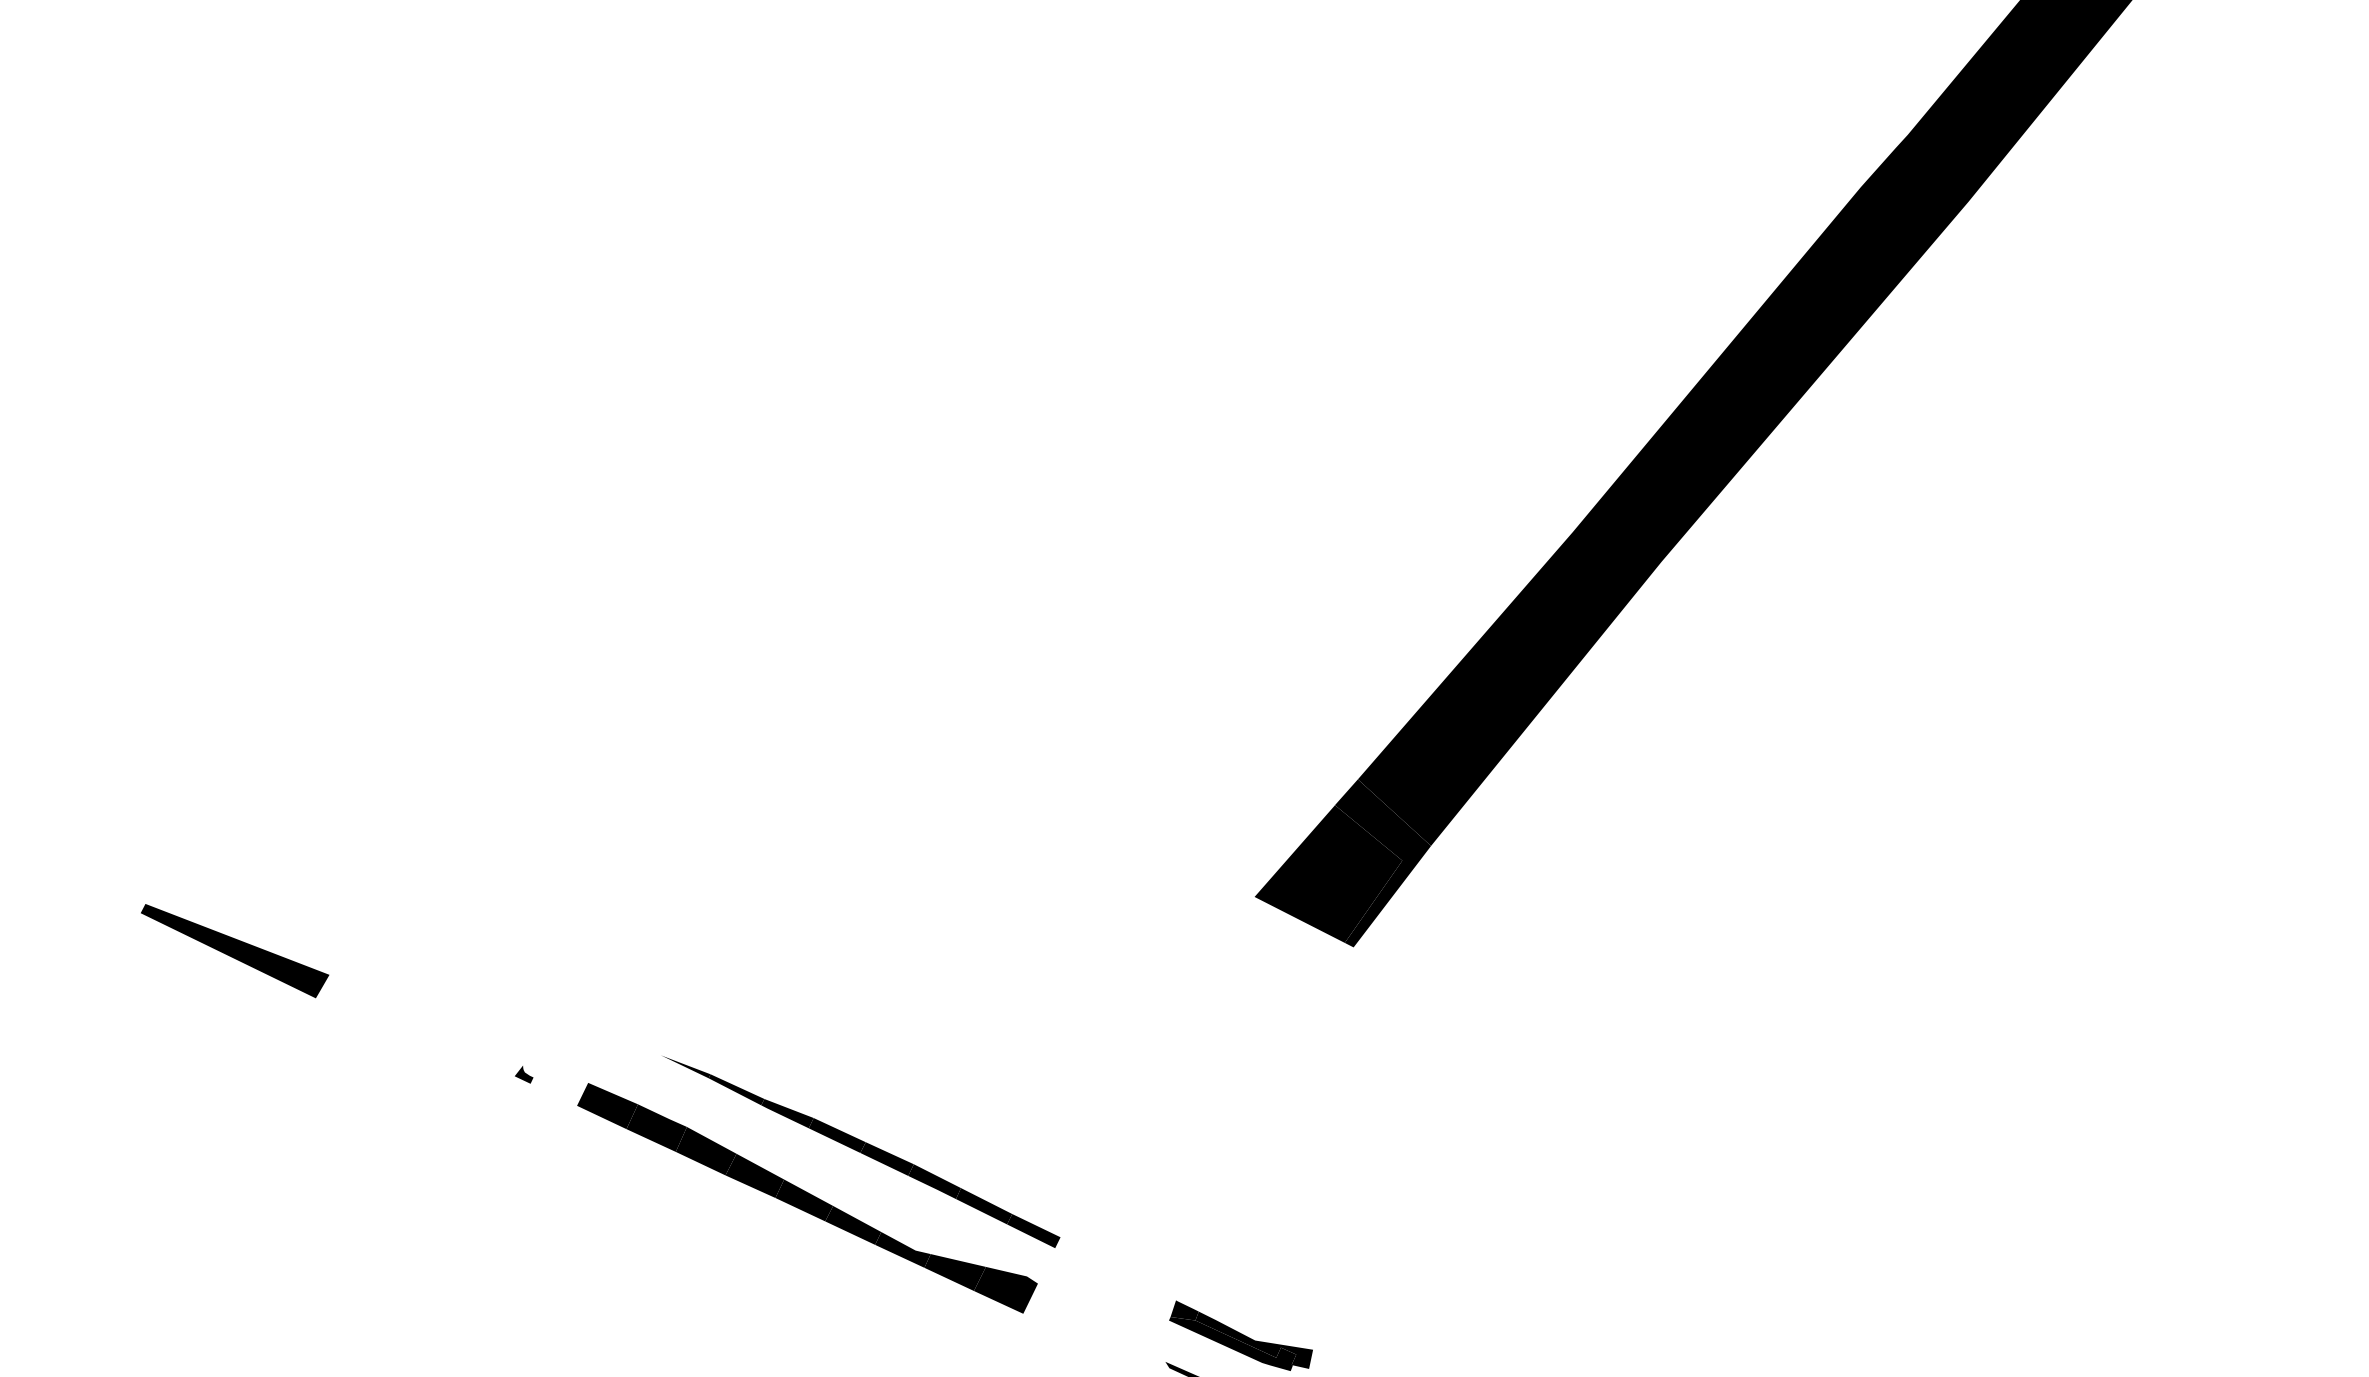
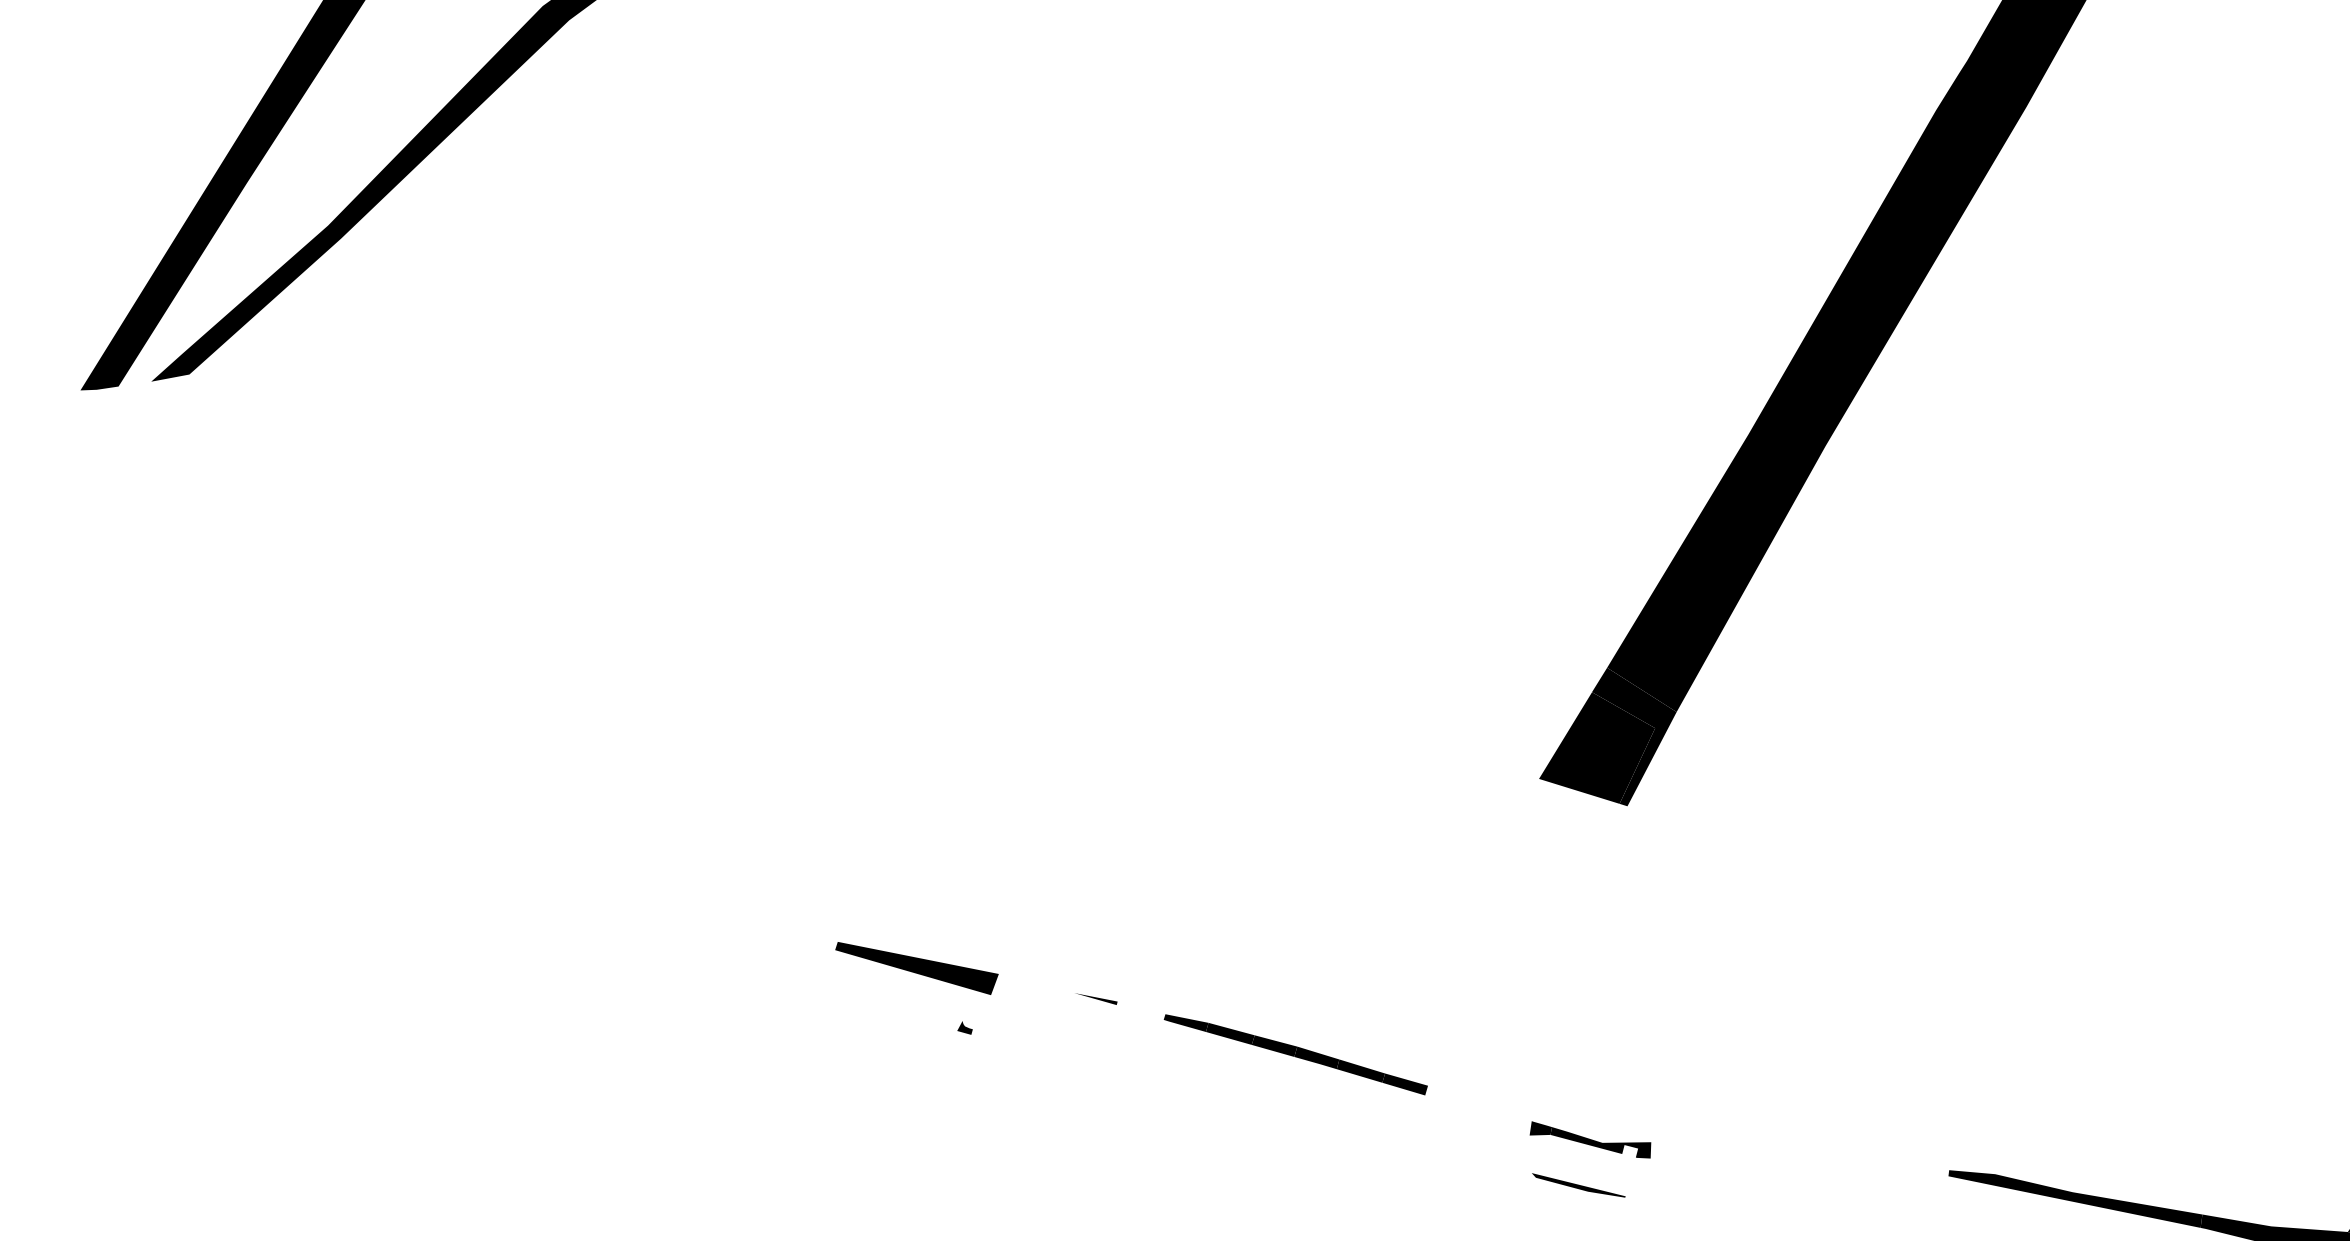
part: (233, 951) -> (916, 968), moved
fill: (735, 1089) -> (1140, 1010), removed
part: (805, 1197) -> (1213, 1089), removed
fill: (1231, 1343) -> (1583, 1148), removed

